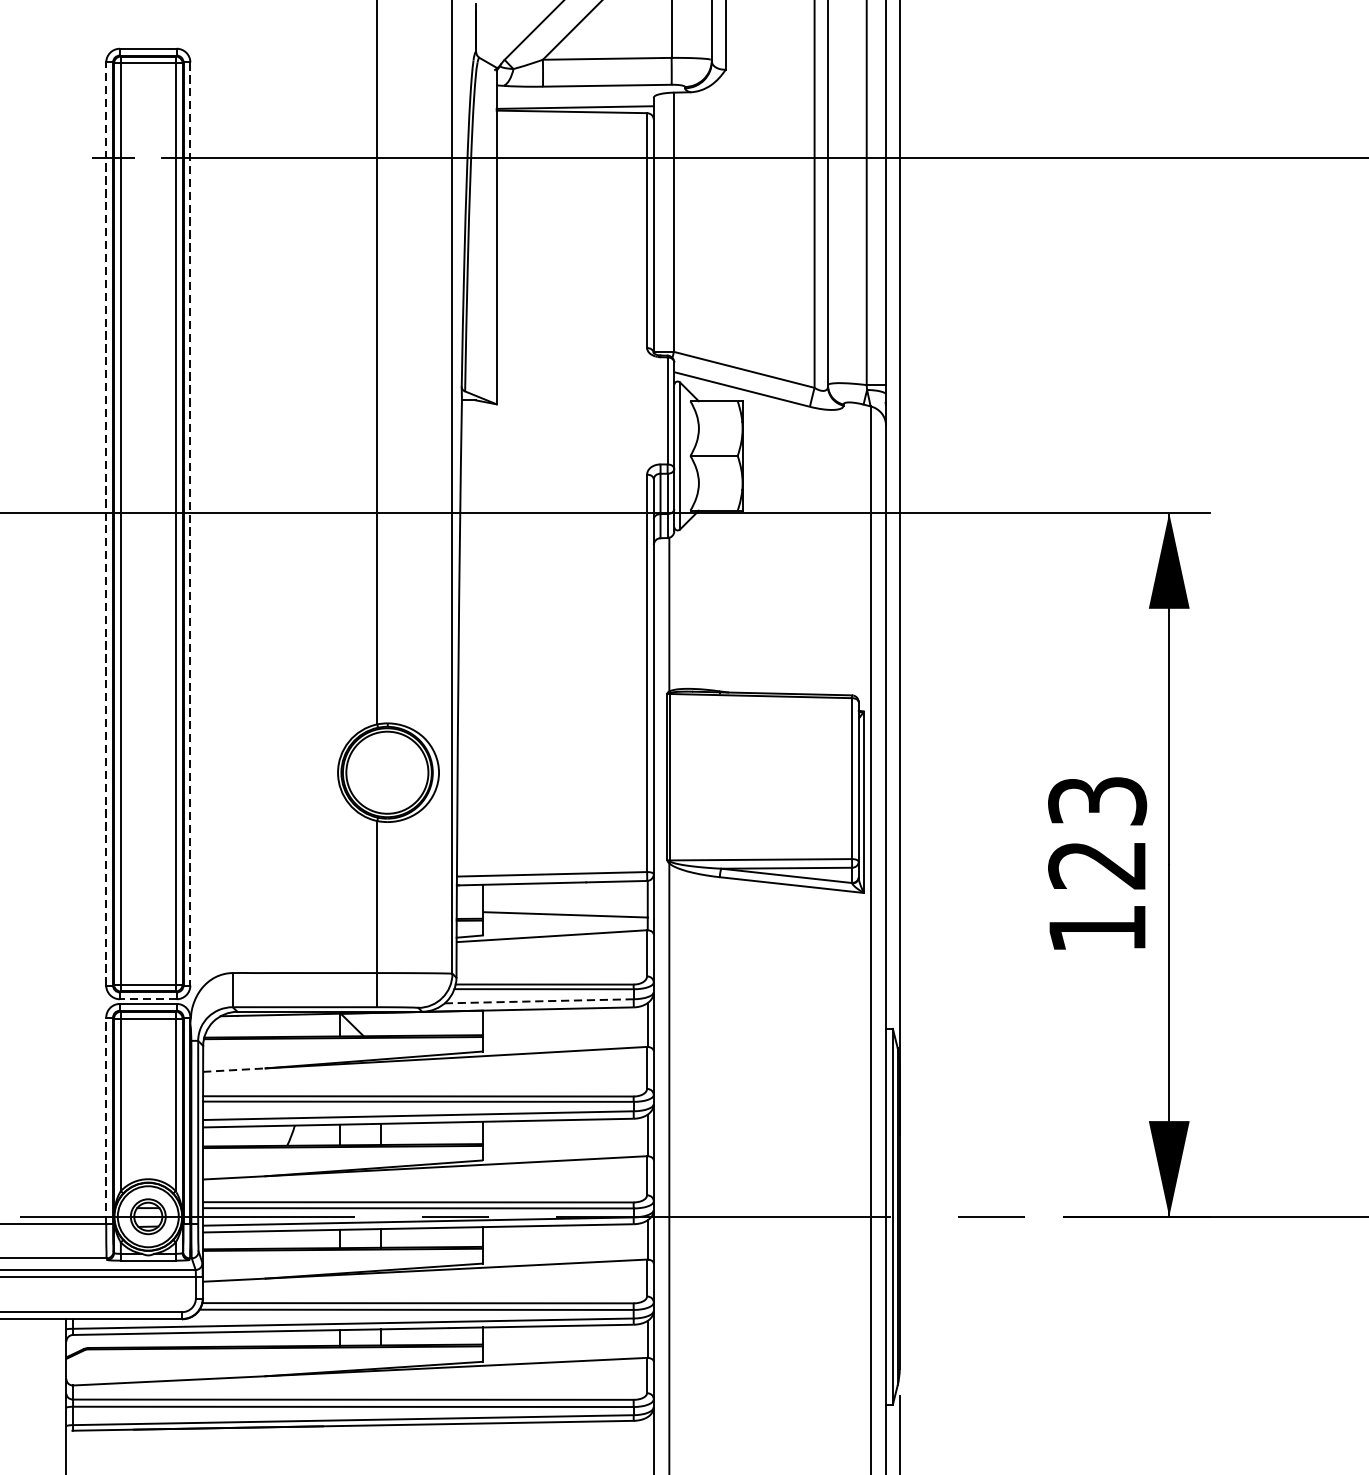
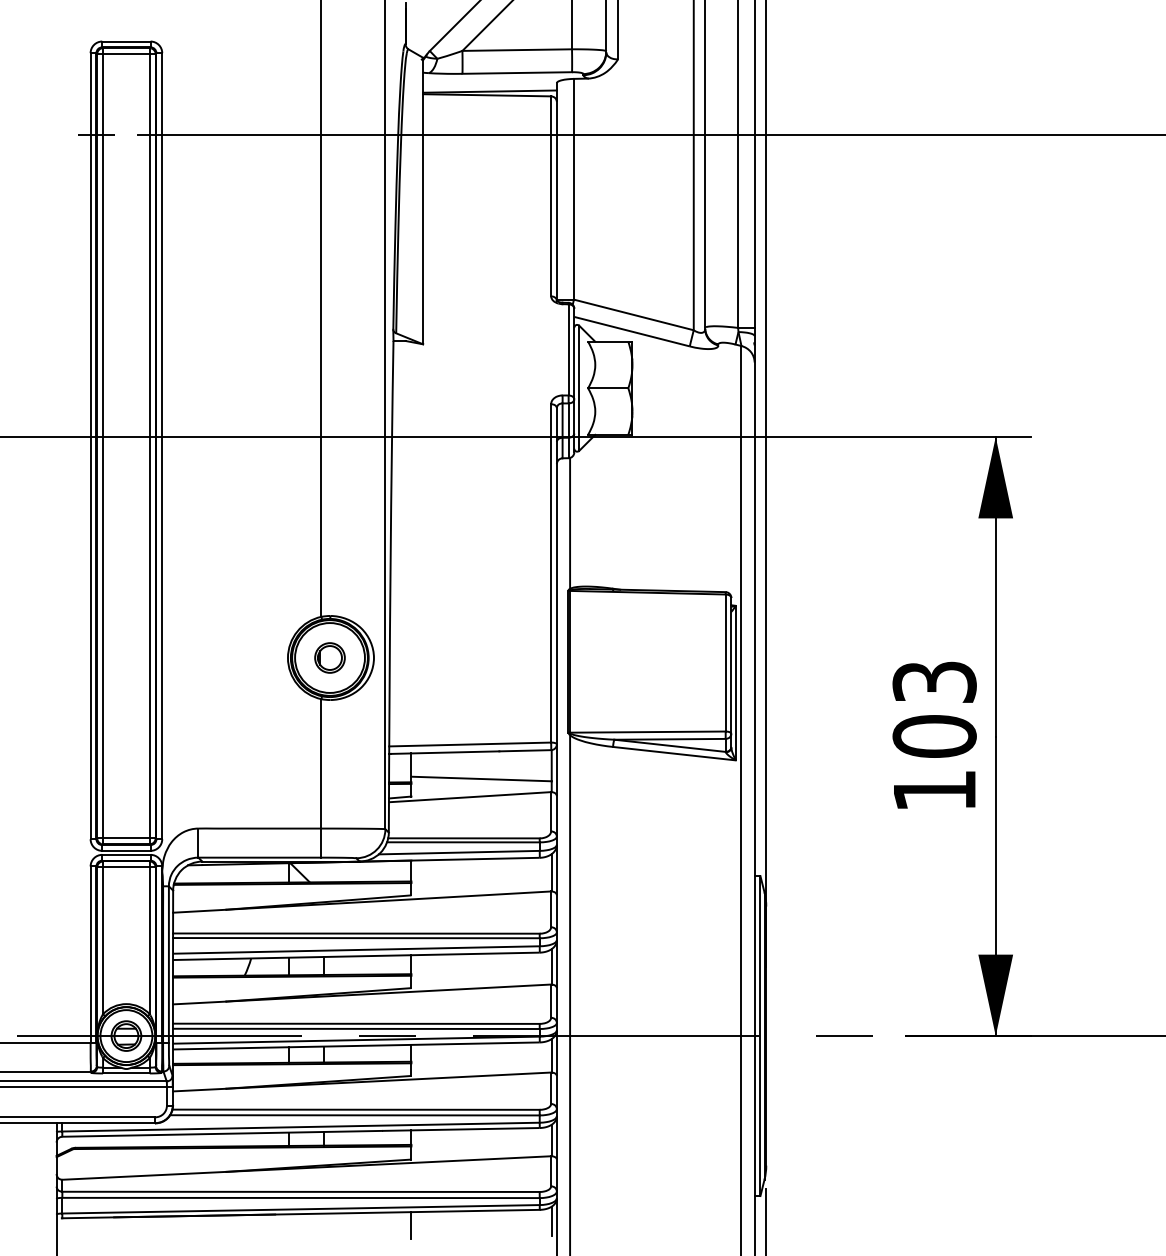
line: (106, 523) -> (90, 445), dashed -> solid
line: (190, 524) -> (162, 446), dashed -> solid
part: (386, 772) -> (329, 657), added
text: (1097, 864) -> (934, 736), 123 -> 103
line: (147, 998) -> (125, 850), dashed -> solid
line: (539, 1001) -> (459, 852), dashed -> solid
line: (234, 1070) -> (199, 911), dashed -> solid
line: (106, 1120) -> (90, 954), dashed -> solid
line: (647, 1434) -> (551, 1221), added
line: (483, 1439) -> (411, 1225), added

